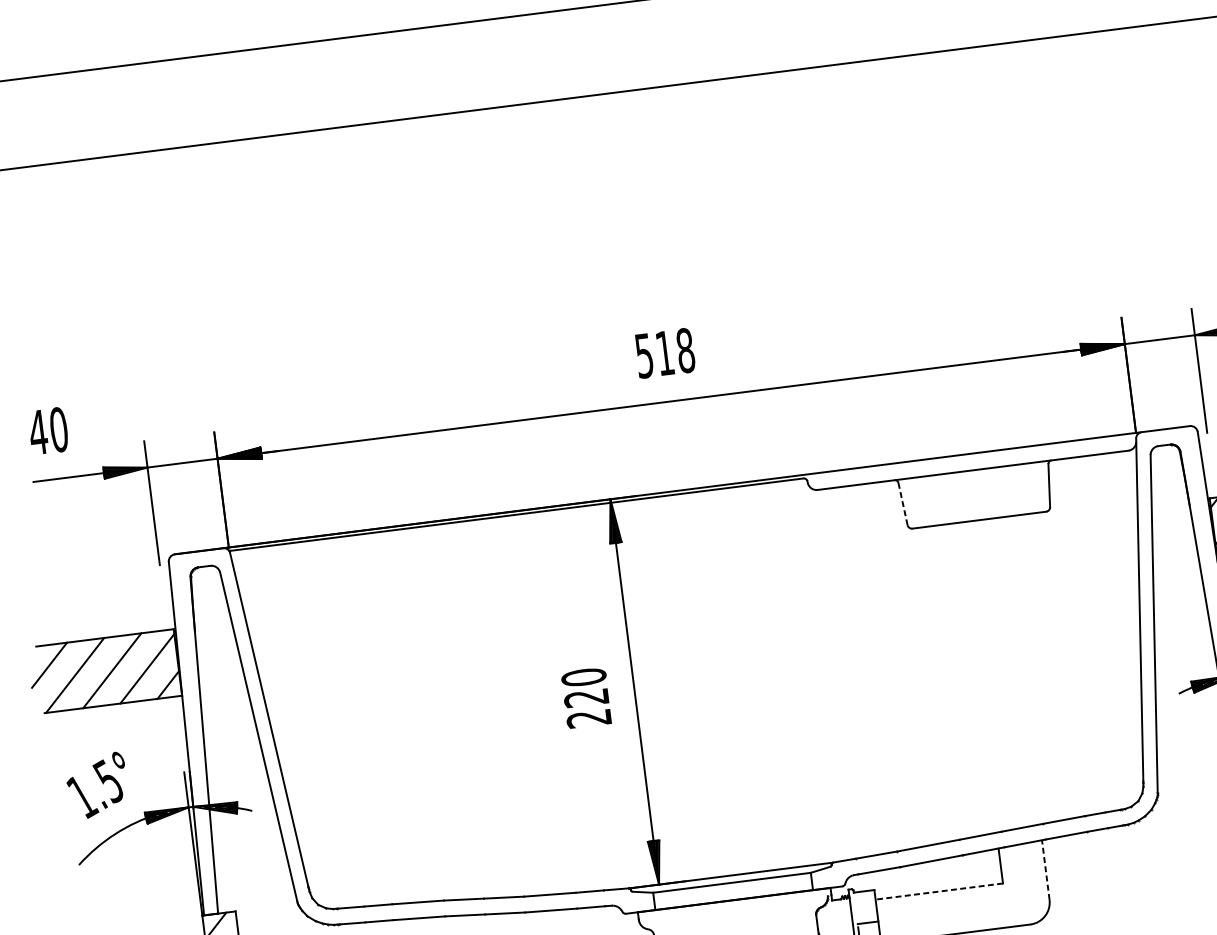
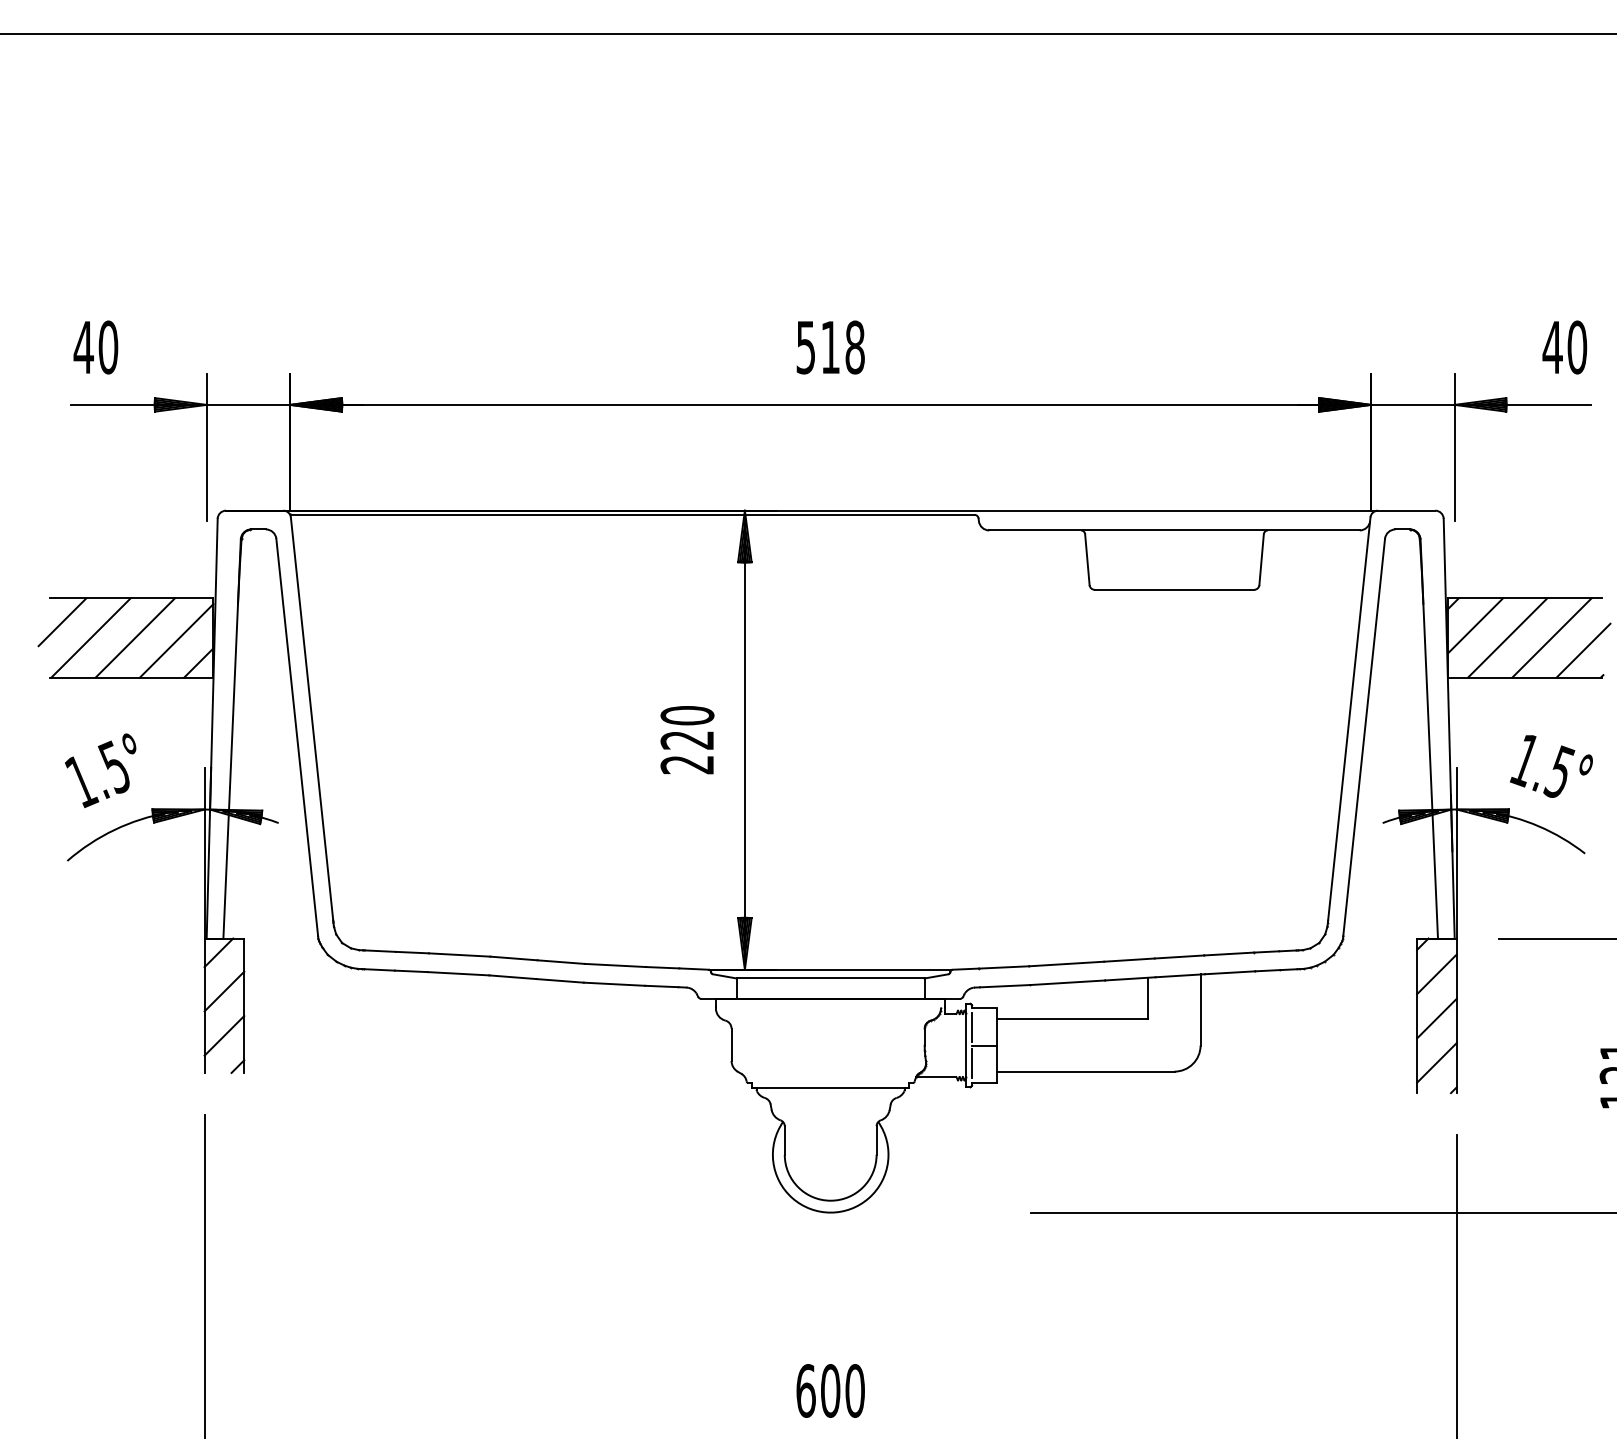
line: (903, 503) -> (1087, 559), dashed -> solid
line: (1045, 869) -> (1200, 1009), dashed -> solid
line: (939, 891) -> (1072, 1019), dashed -> solid
line: (856, 908) -> (972, 1026), added

